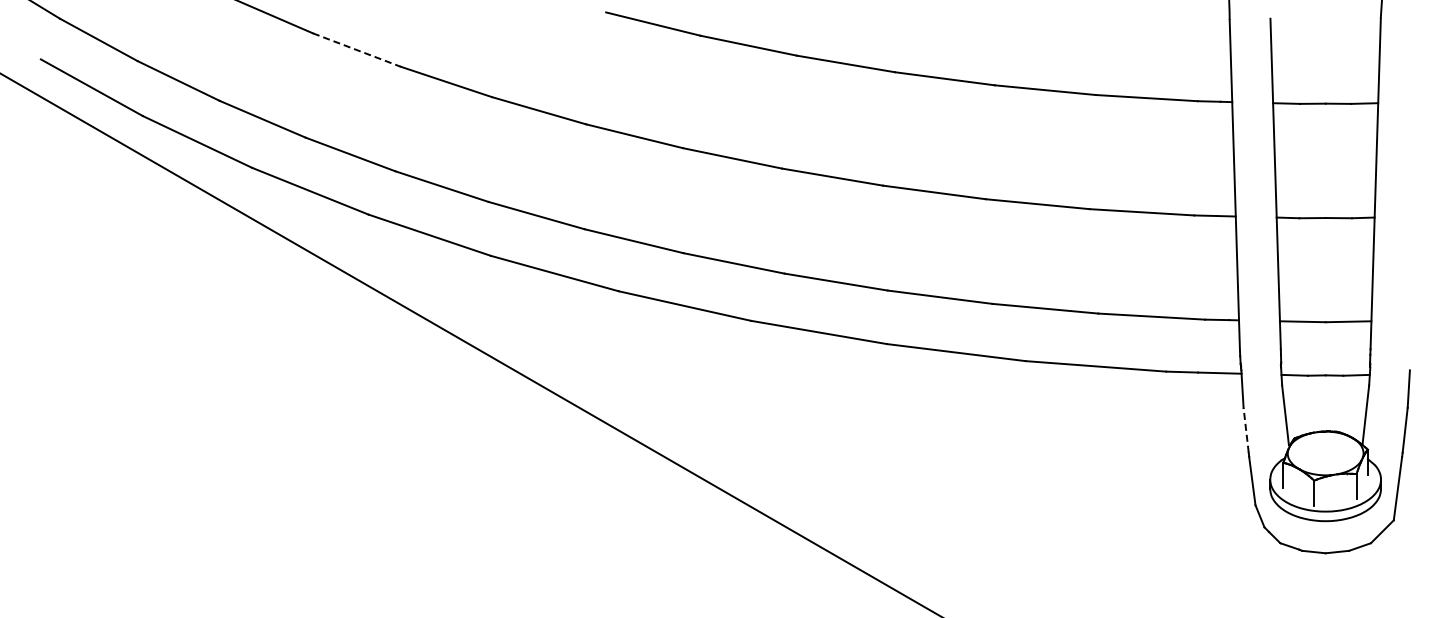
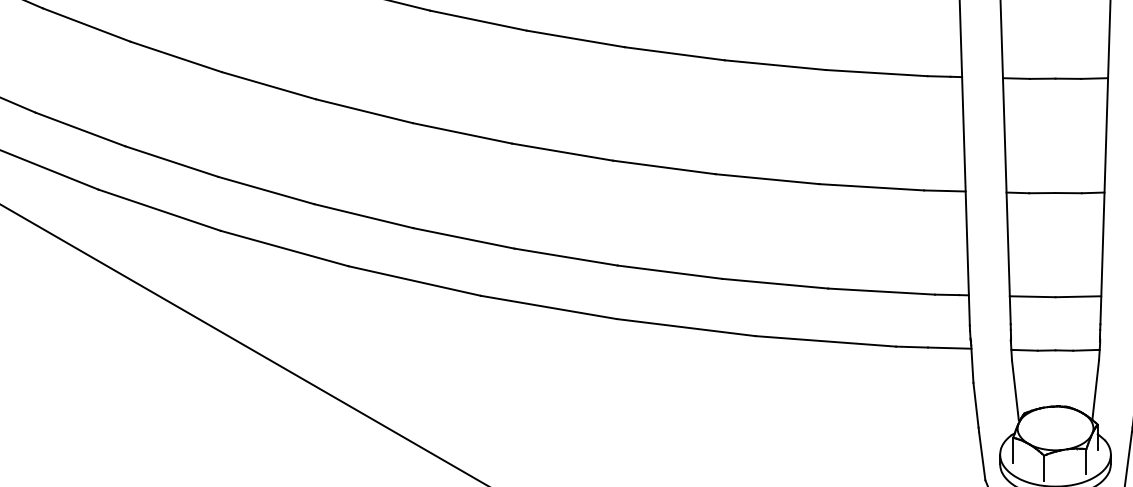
line: (356, 50) -> (86, 25), dashed -> solid
line: (1246, 430) -> (976, 405), dashed -> solid

